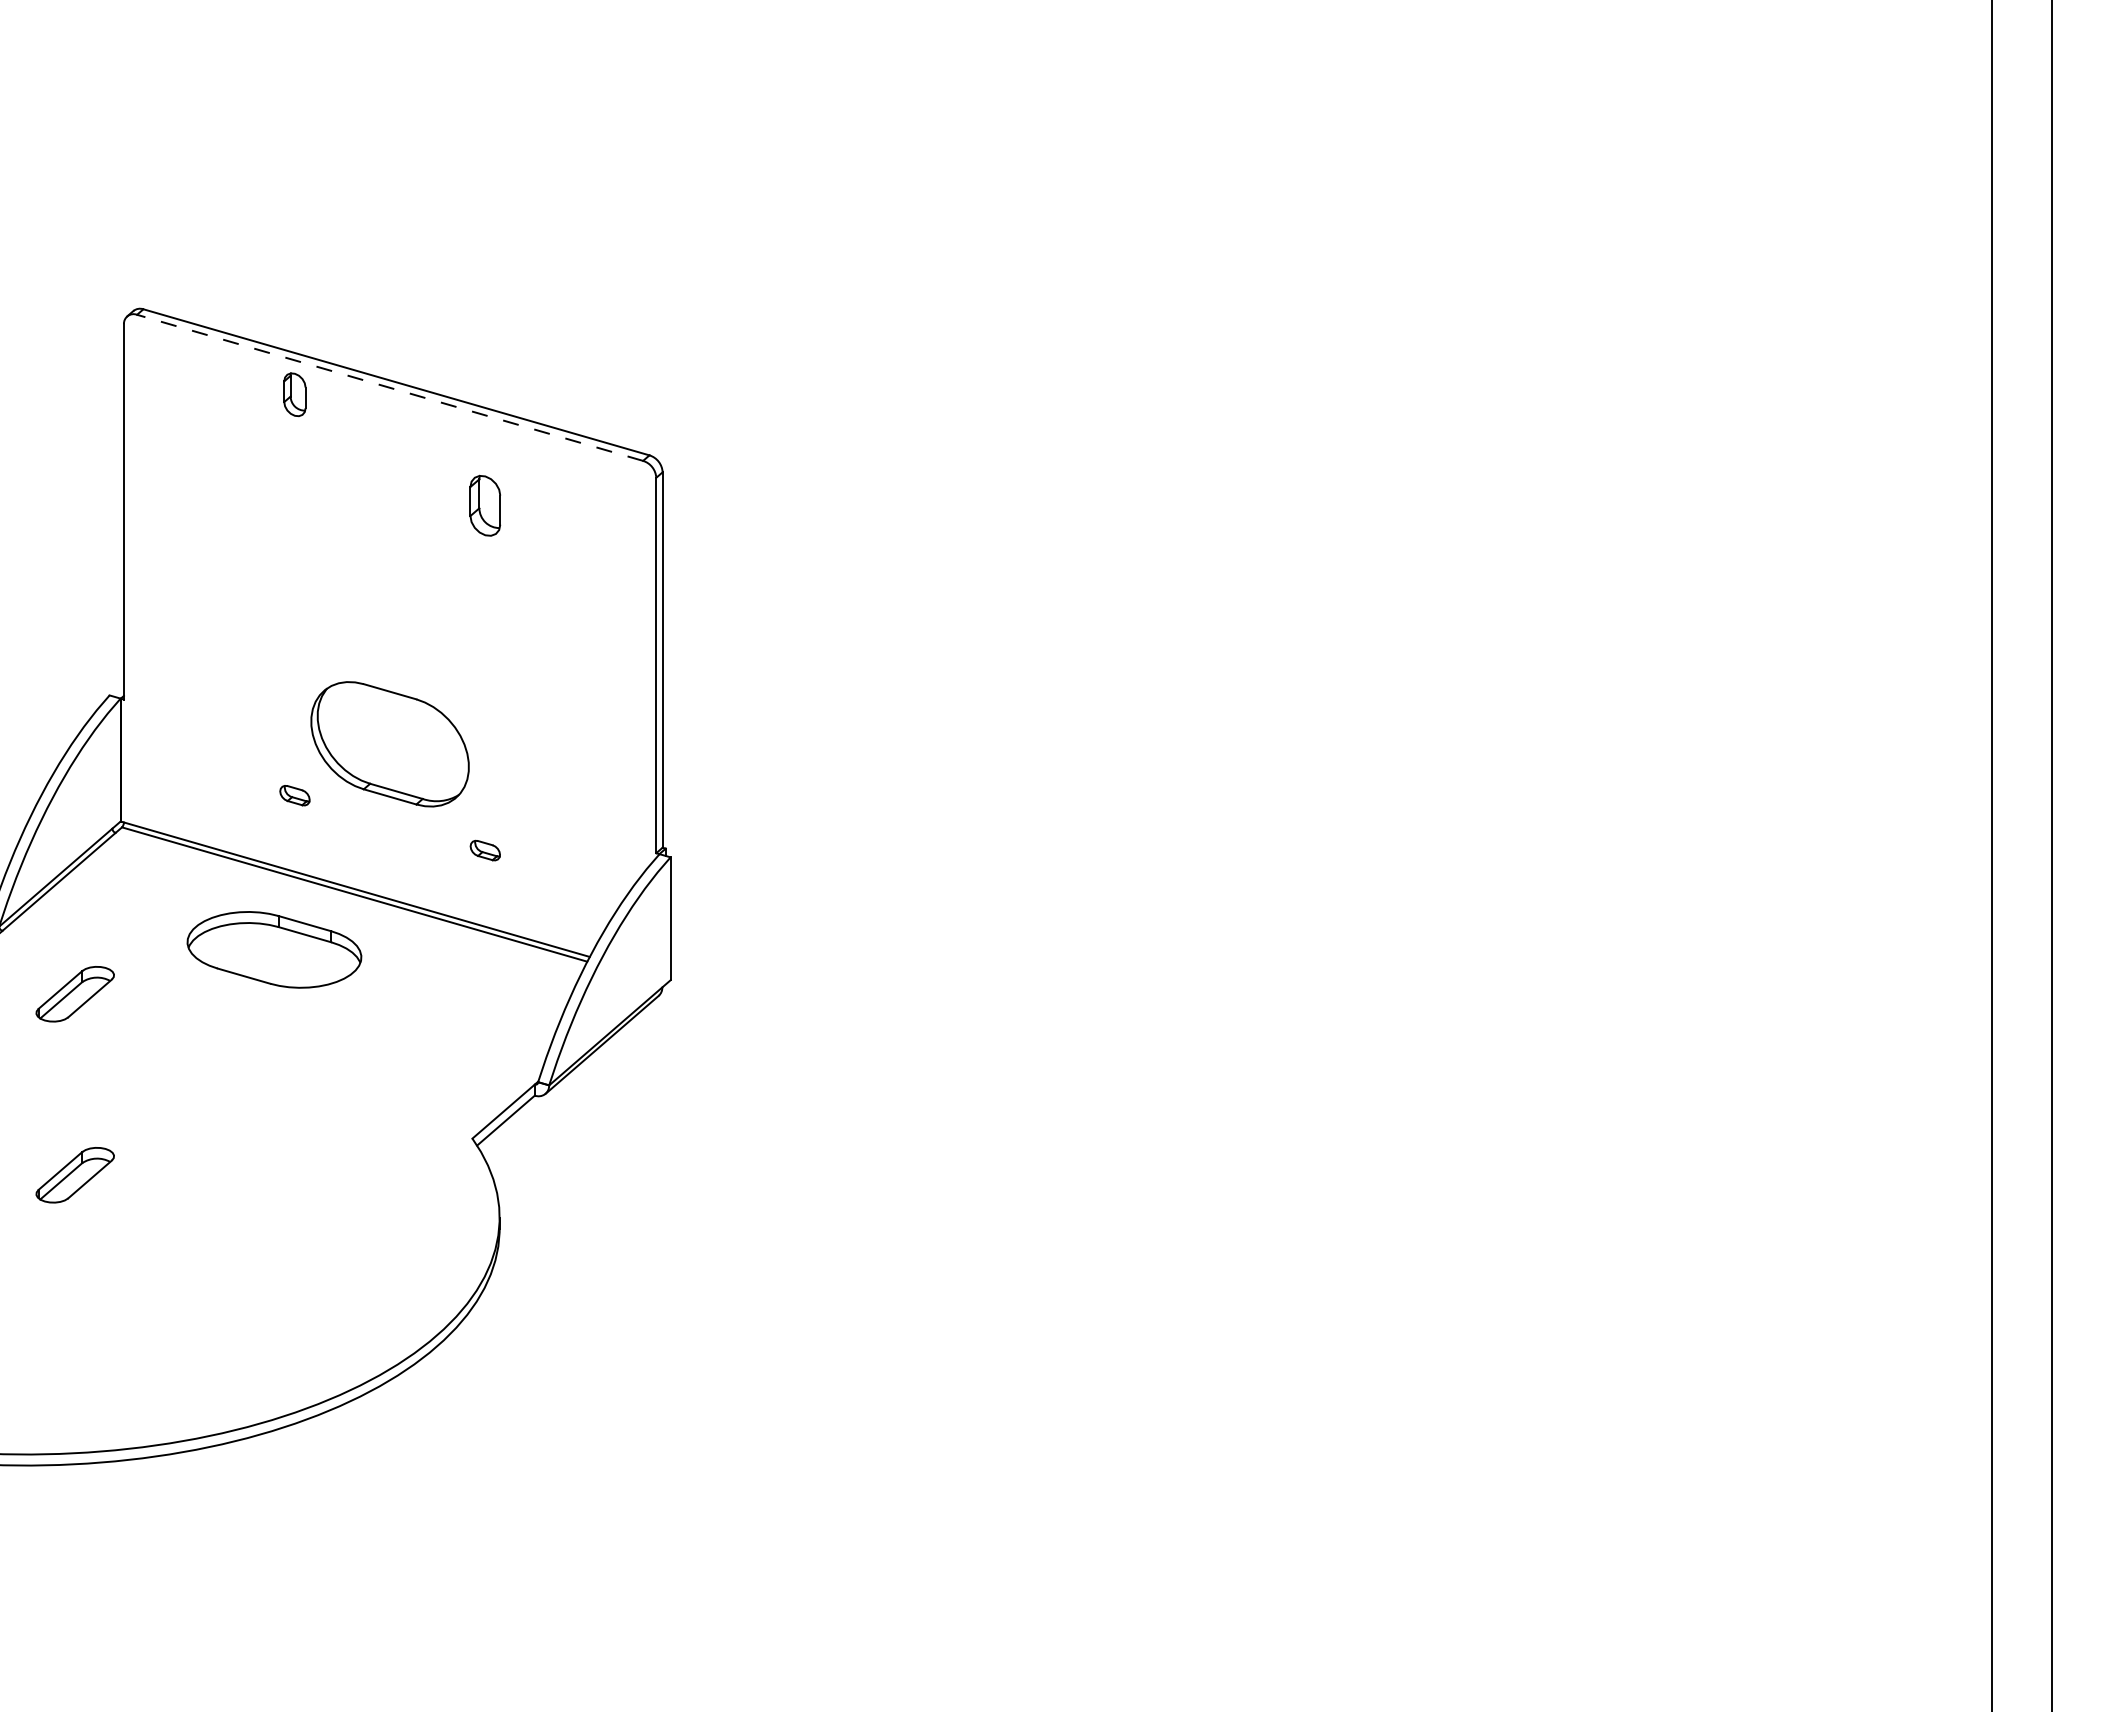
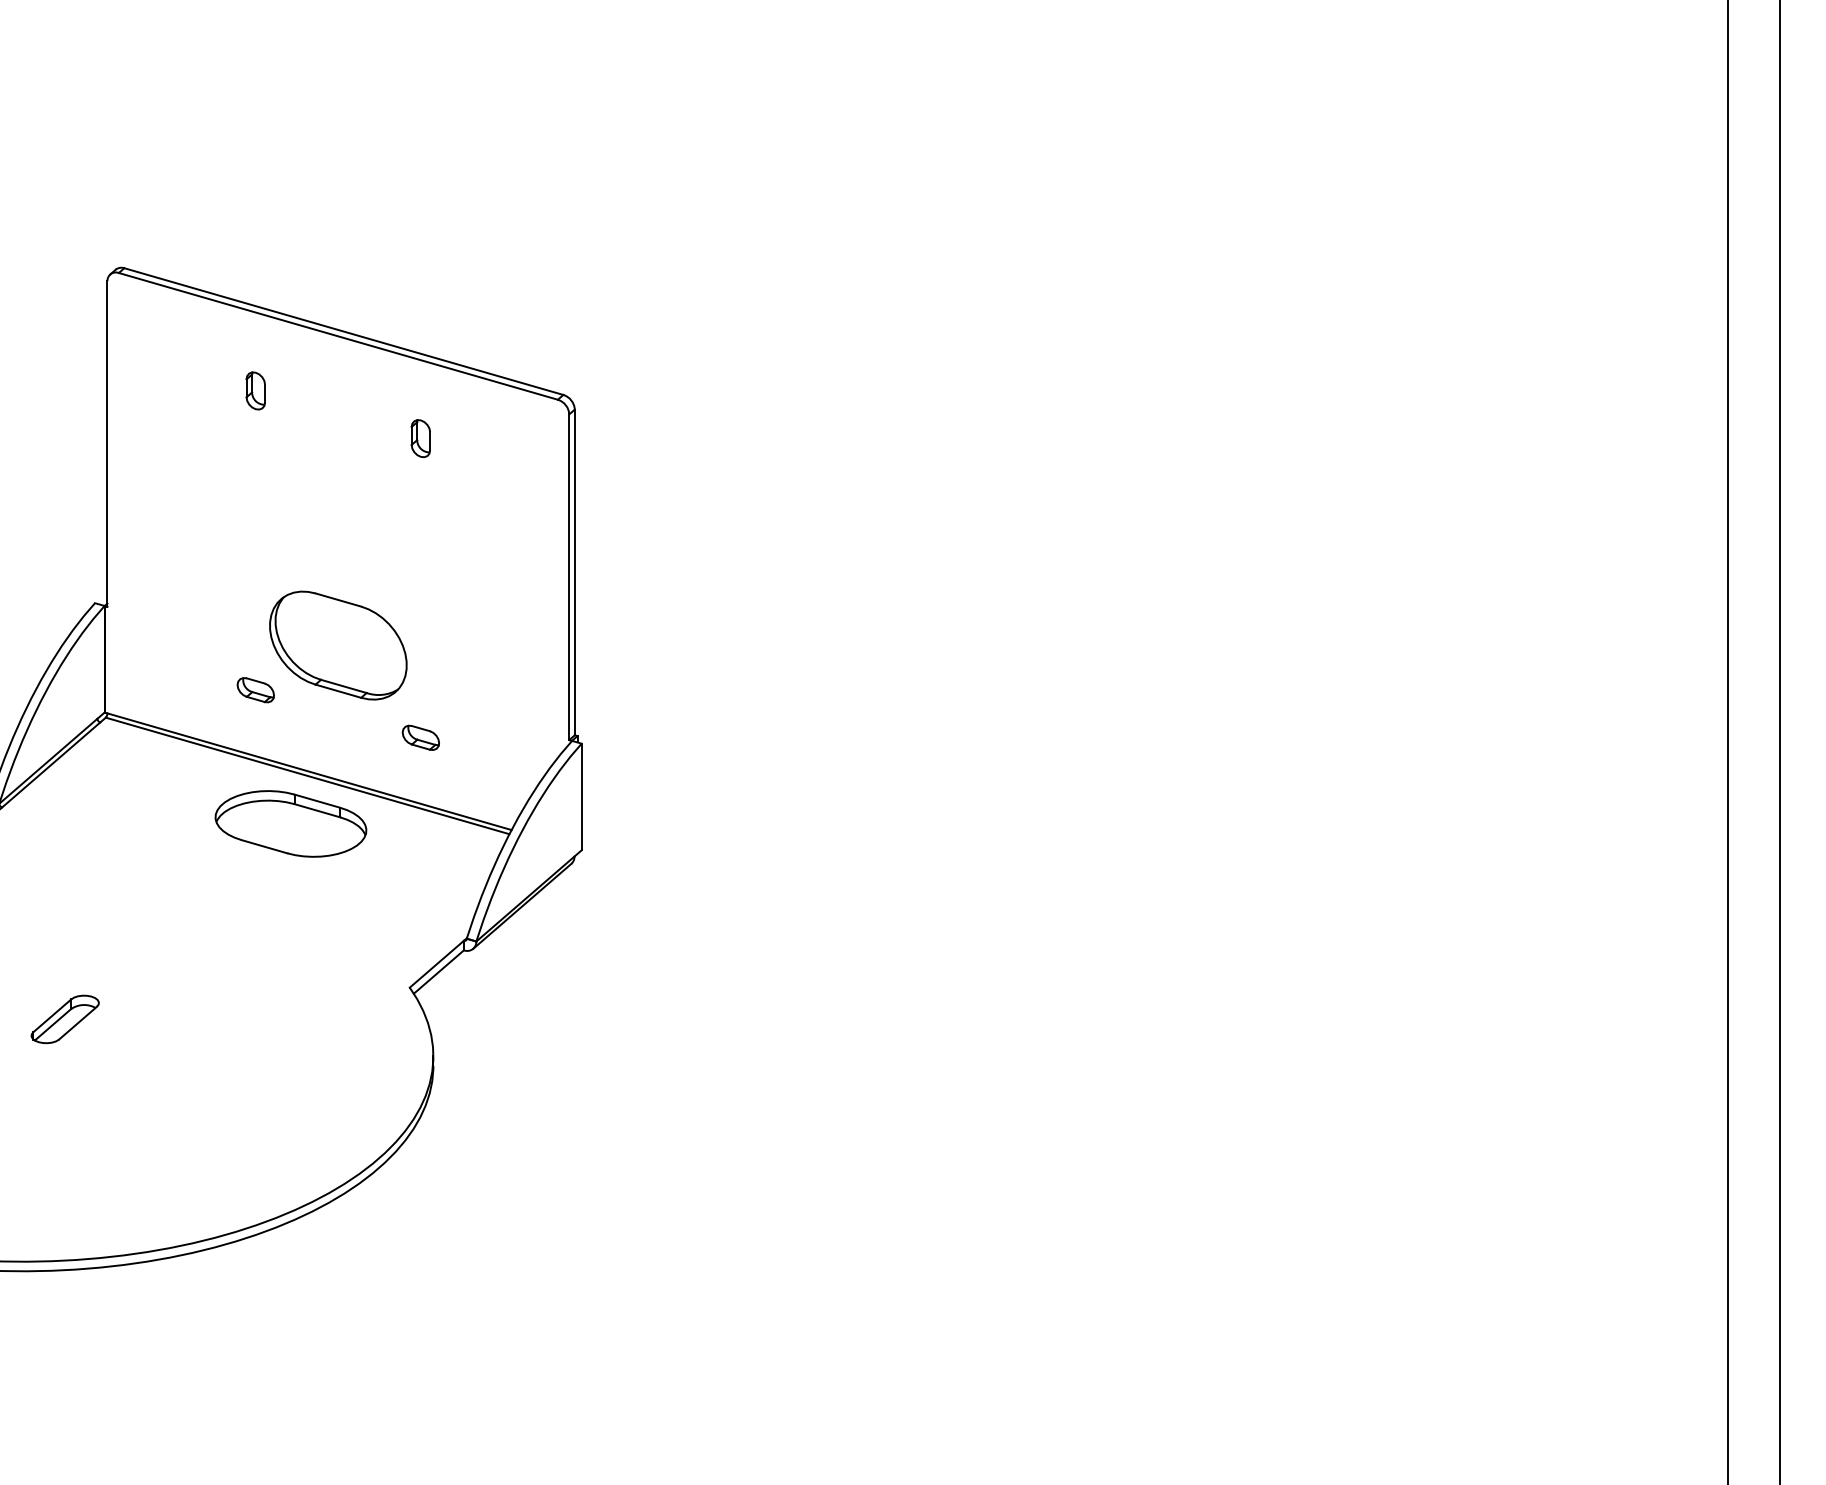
line: (389, 387) -> (337, 336), dashed -> solid
part: (294, 394) -> (255, 390), moved
part: (484, 505) -> (420, 438), size x0.71
part: (294, 795) -> (255, 690), size x1.43
part: (485, 850) -> (421, 737), size x1.43
part: (274, 949) -> (291, 823), moved
part: (74, 994) -> (64, 862), removed

